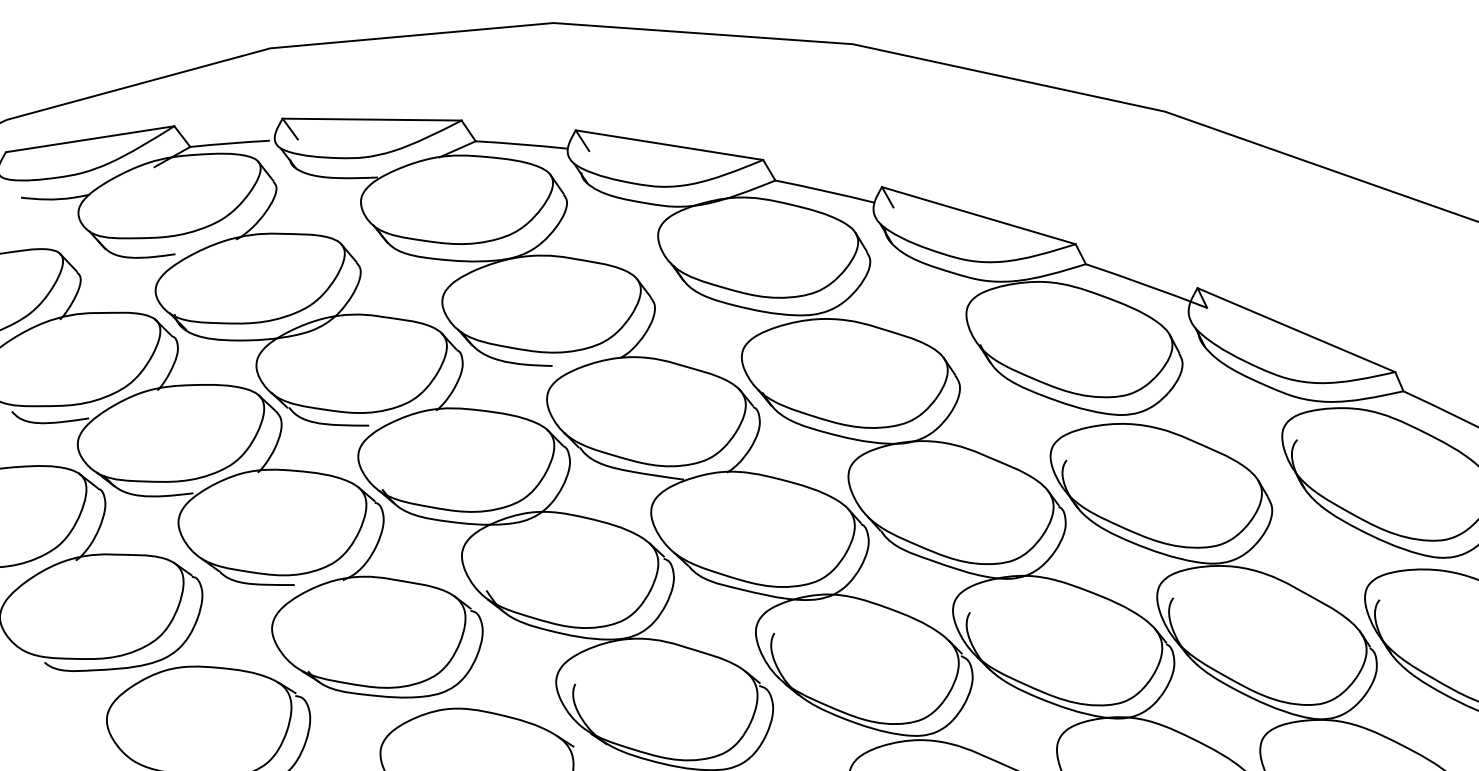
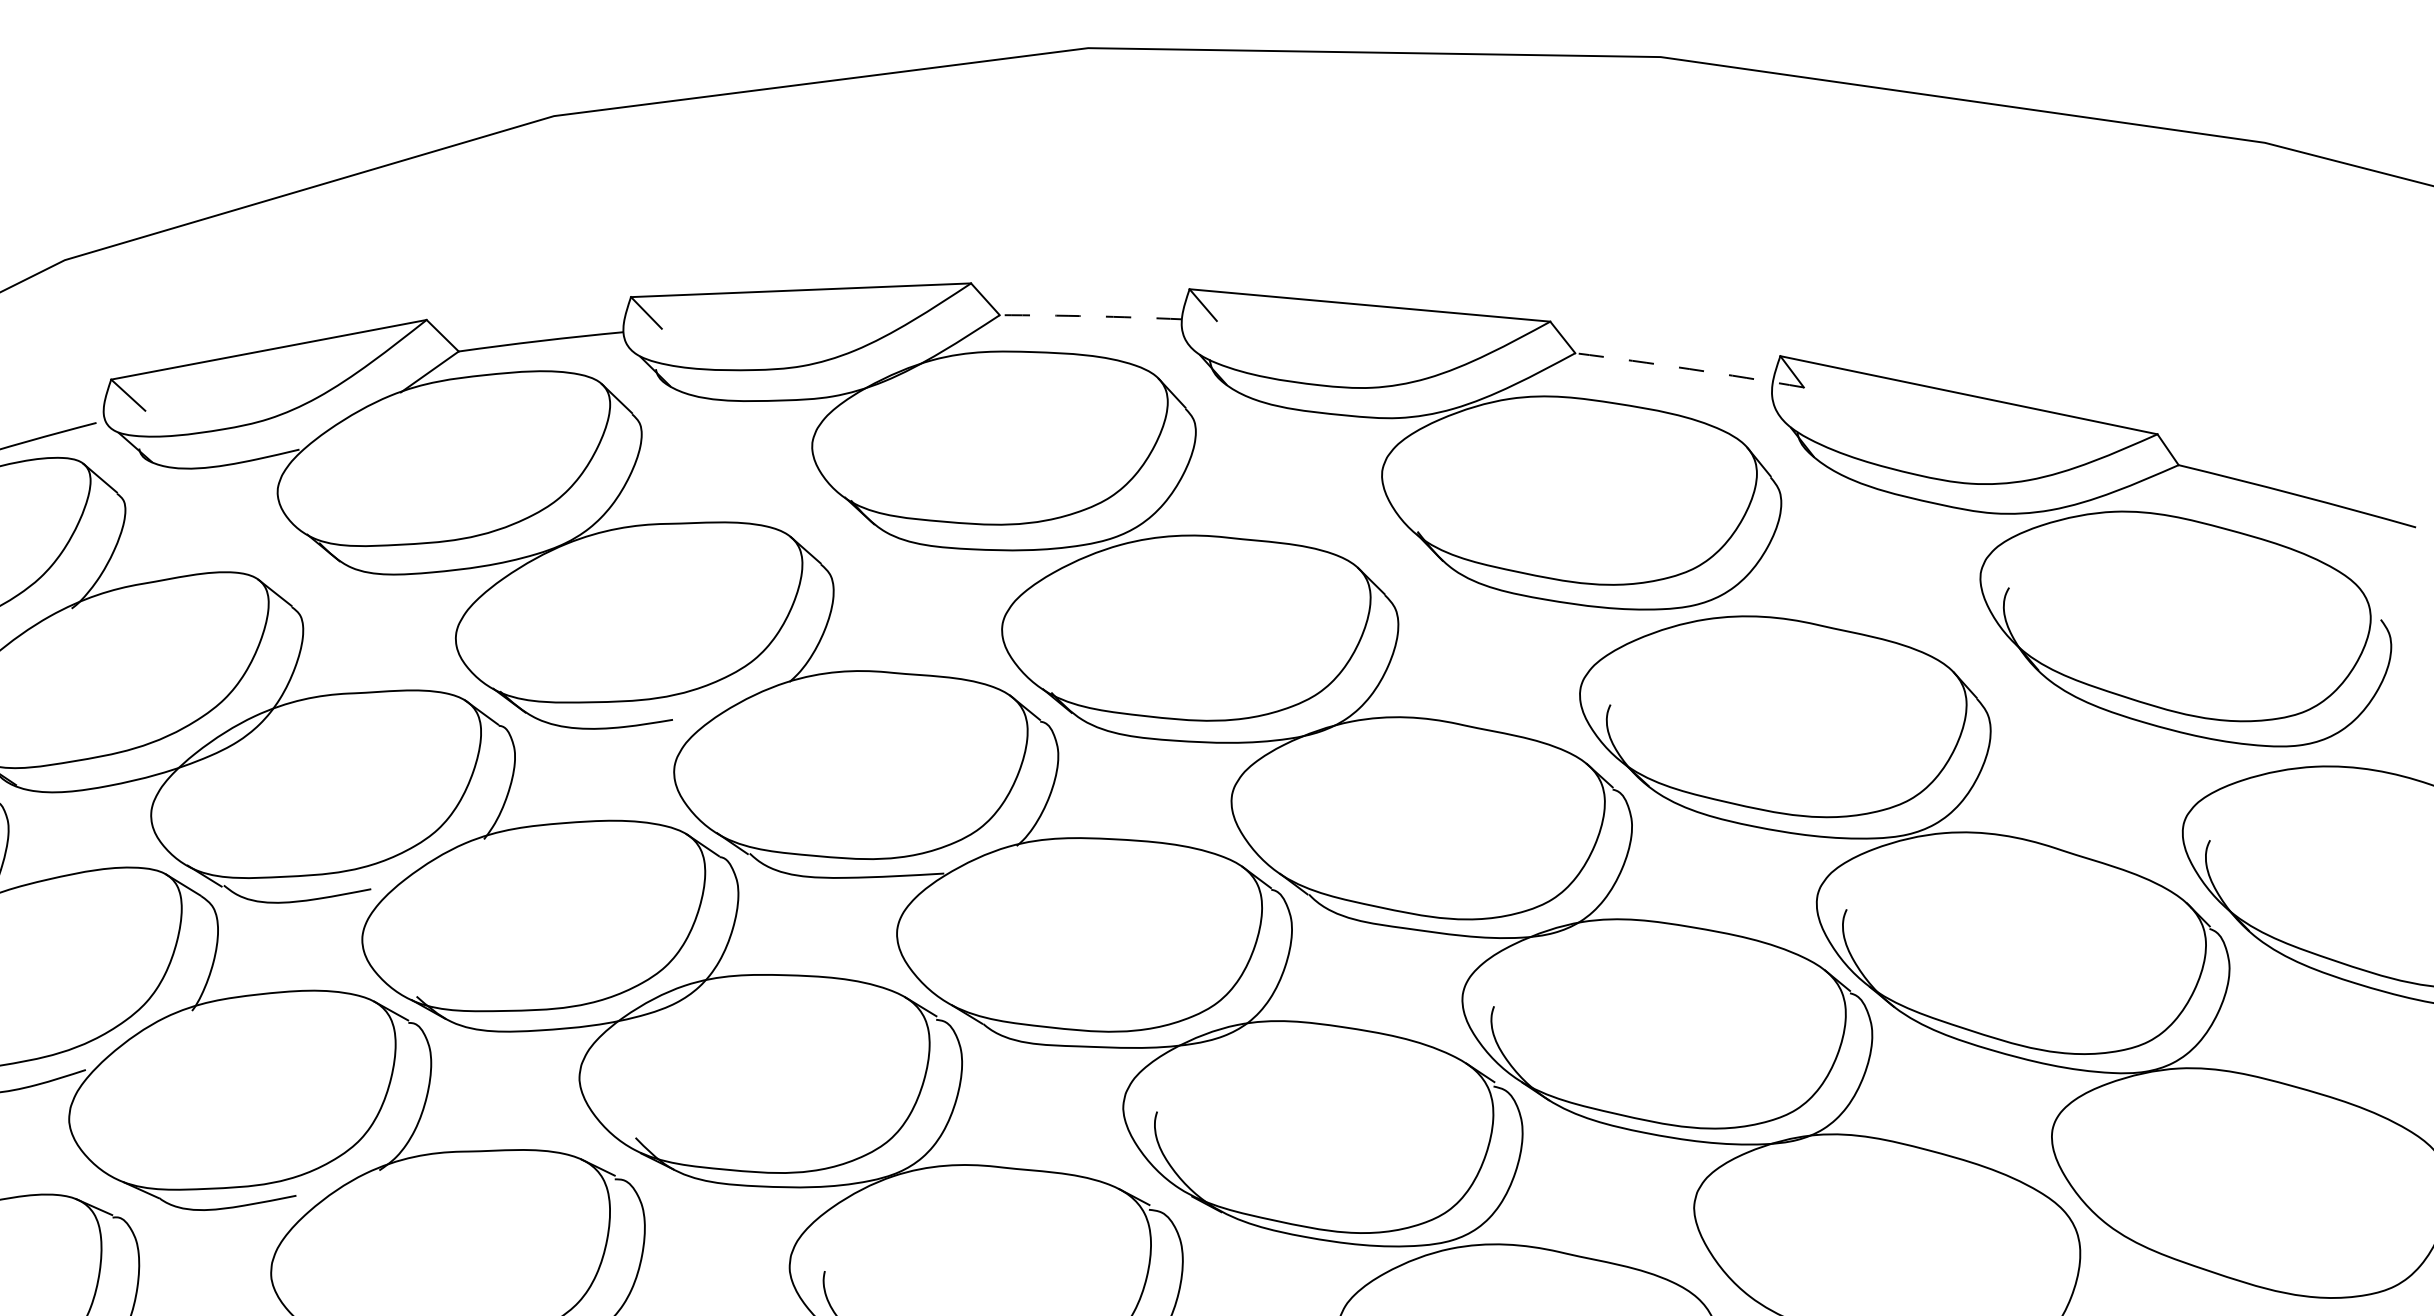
arc: (825, 191) -> (1091, 316), solid -> dashed
arc: (1146, 285) -> (1689, 369), solid -> dashed

